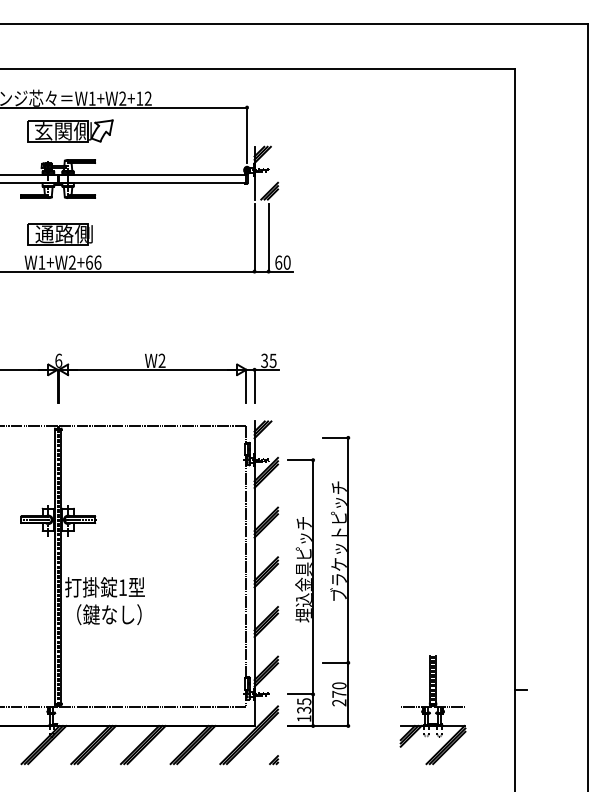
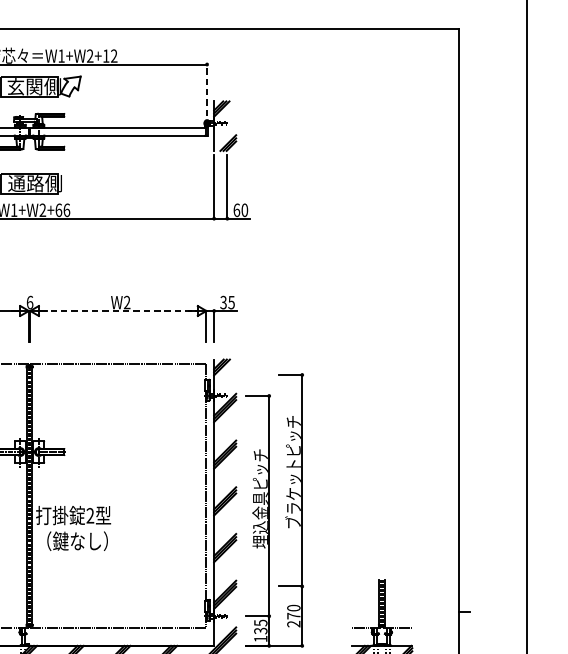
line: (247, 134) -> (207, 89), solid -> dashed
line: (153, 369) -> (119, 310), solid -> dashed
text: (122, 587) -> (89, 515), 1 -> 2

